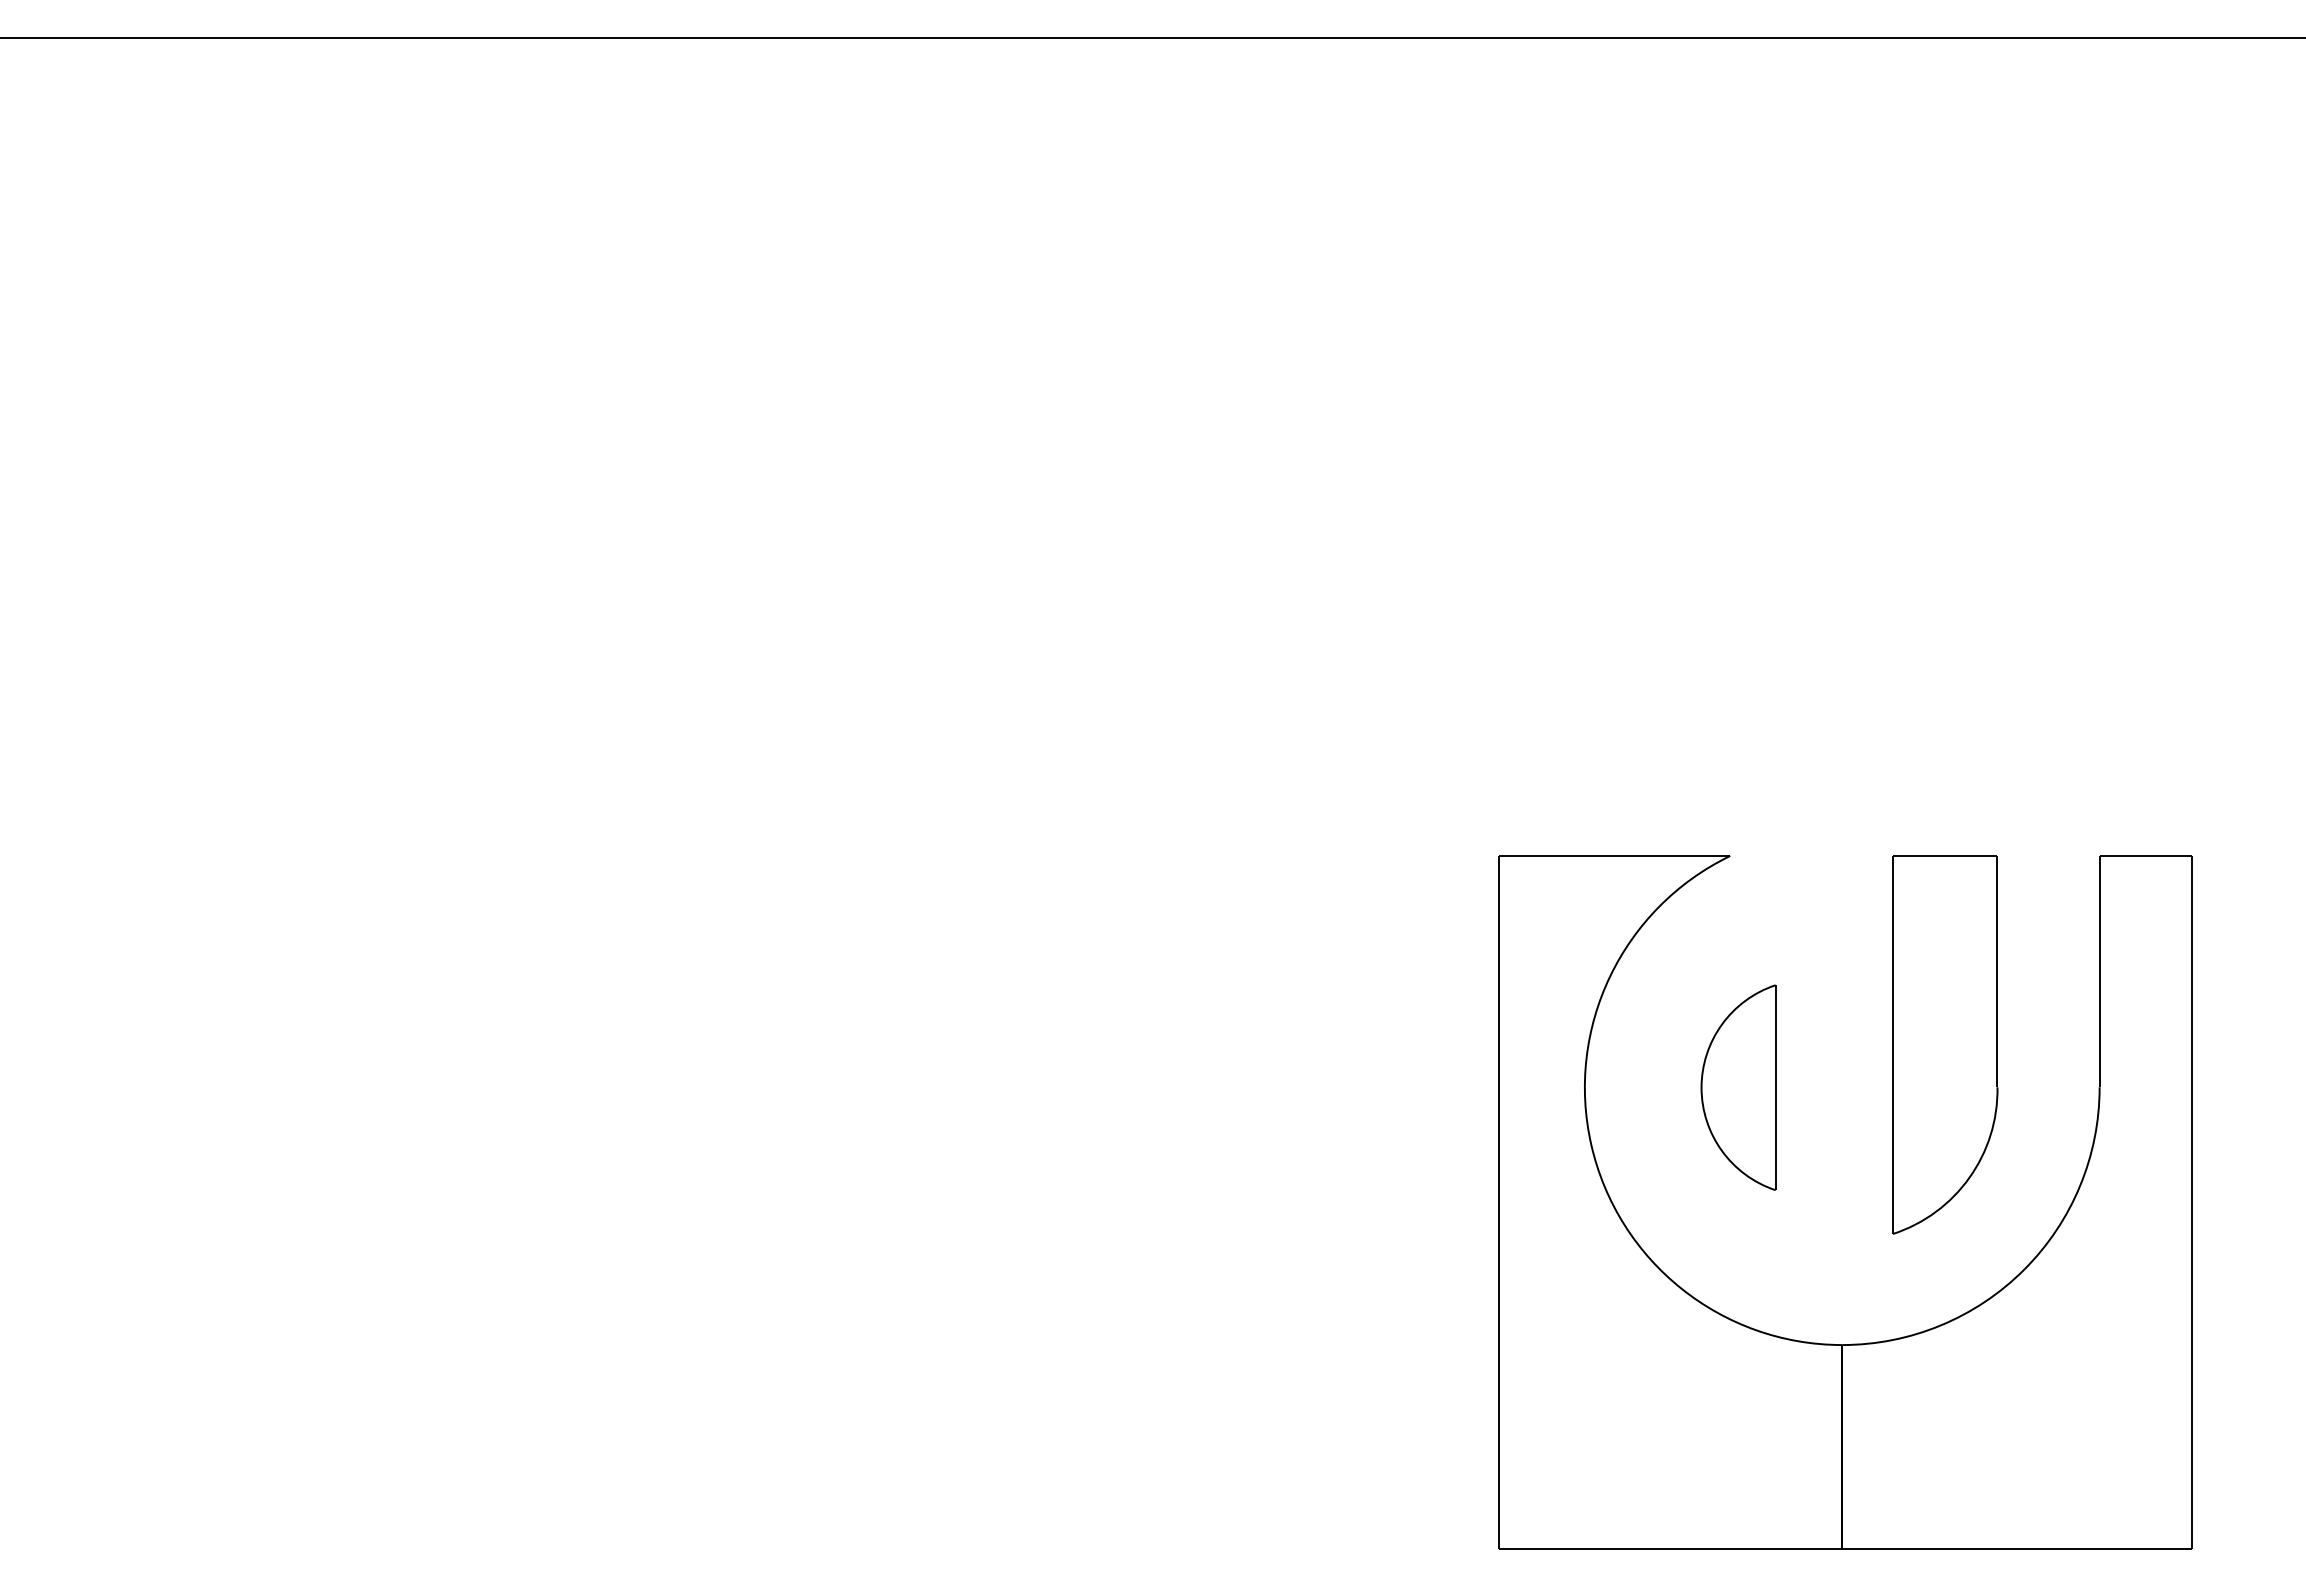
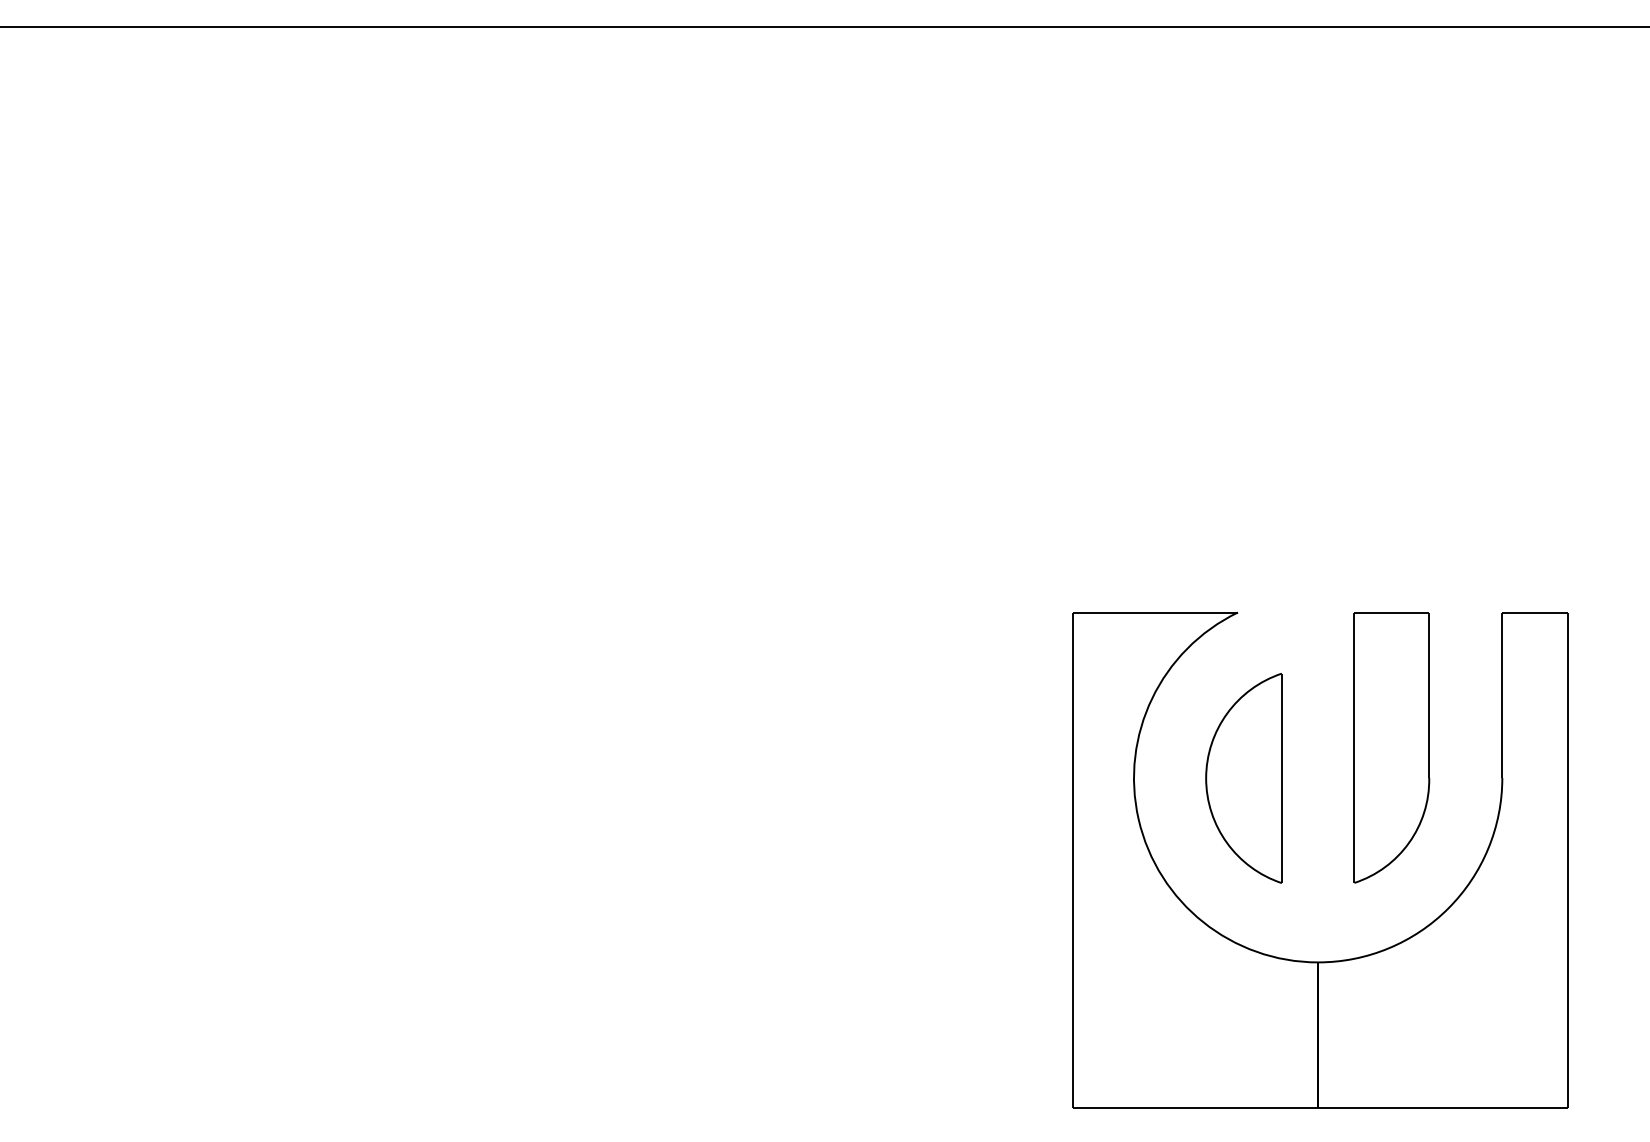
part: (1738, 1087) -> (1243, 778), size x1.43

